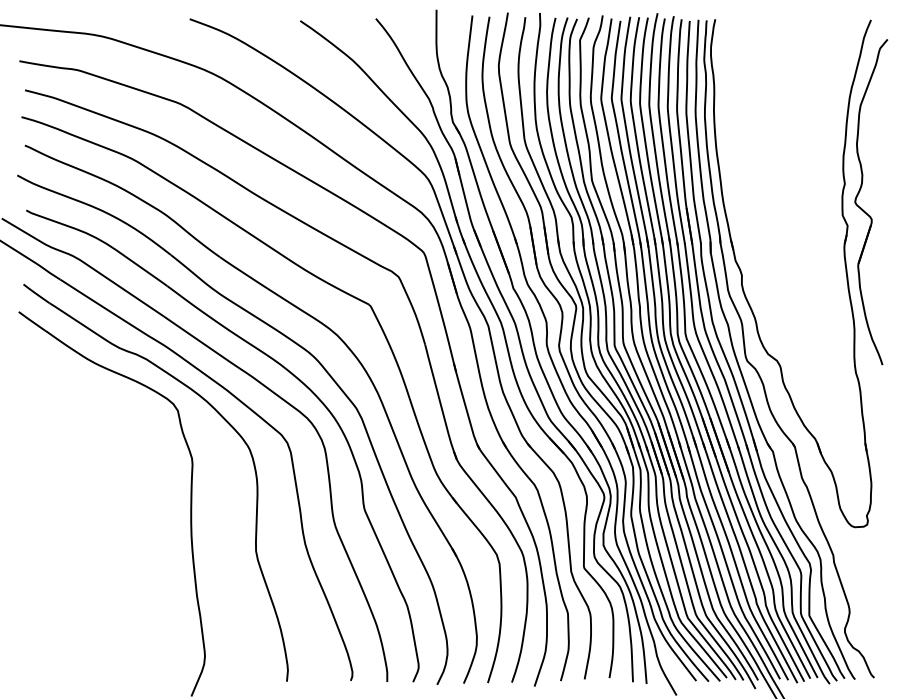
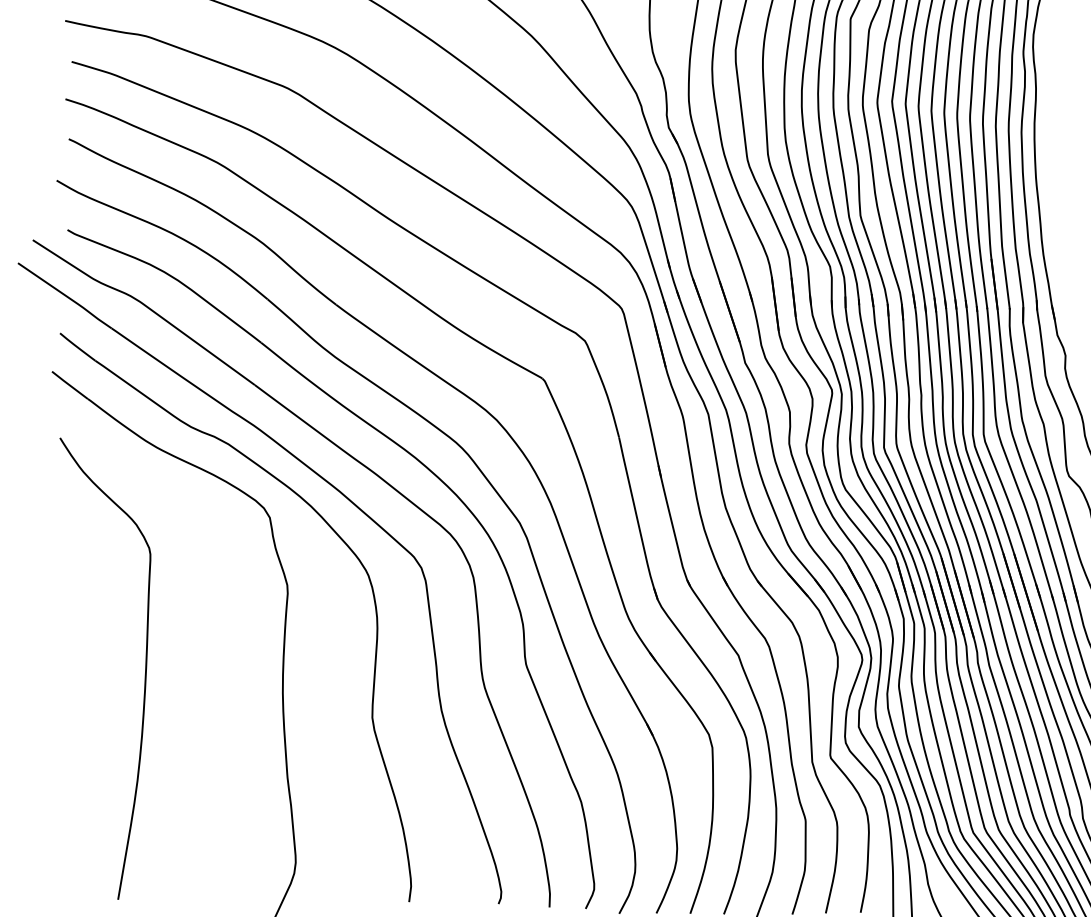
curve: (92, 522) -> (144, 669), added

